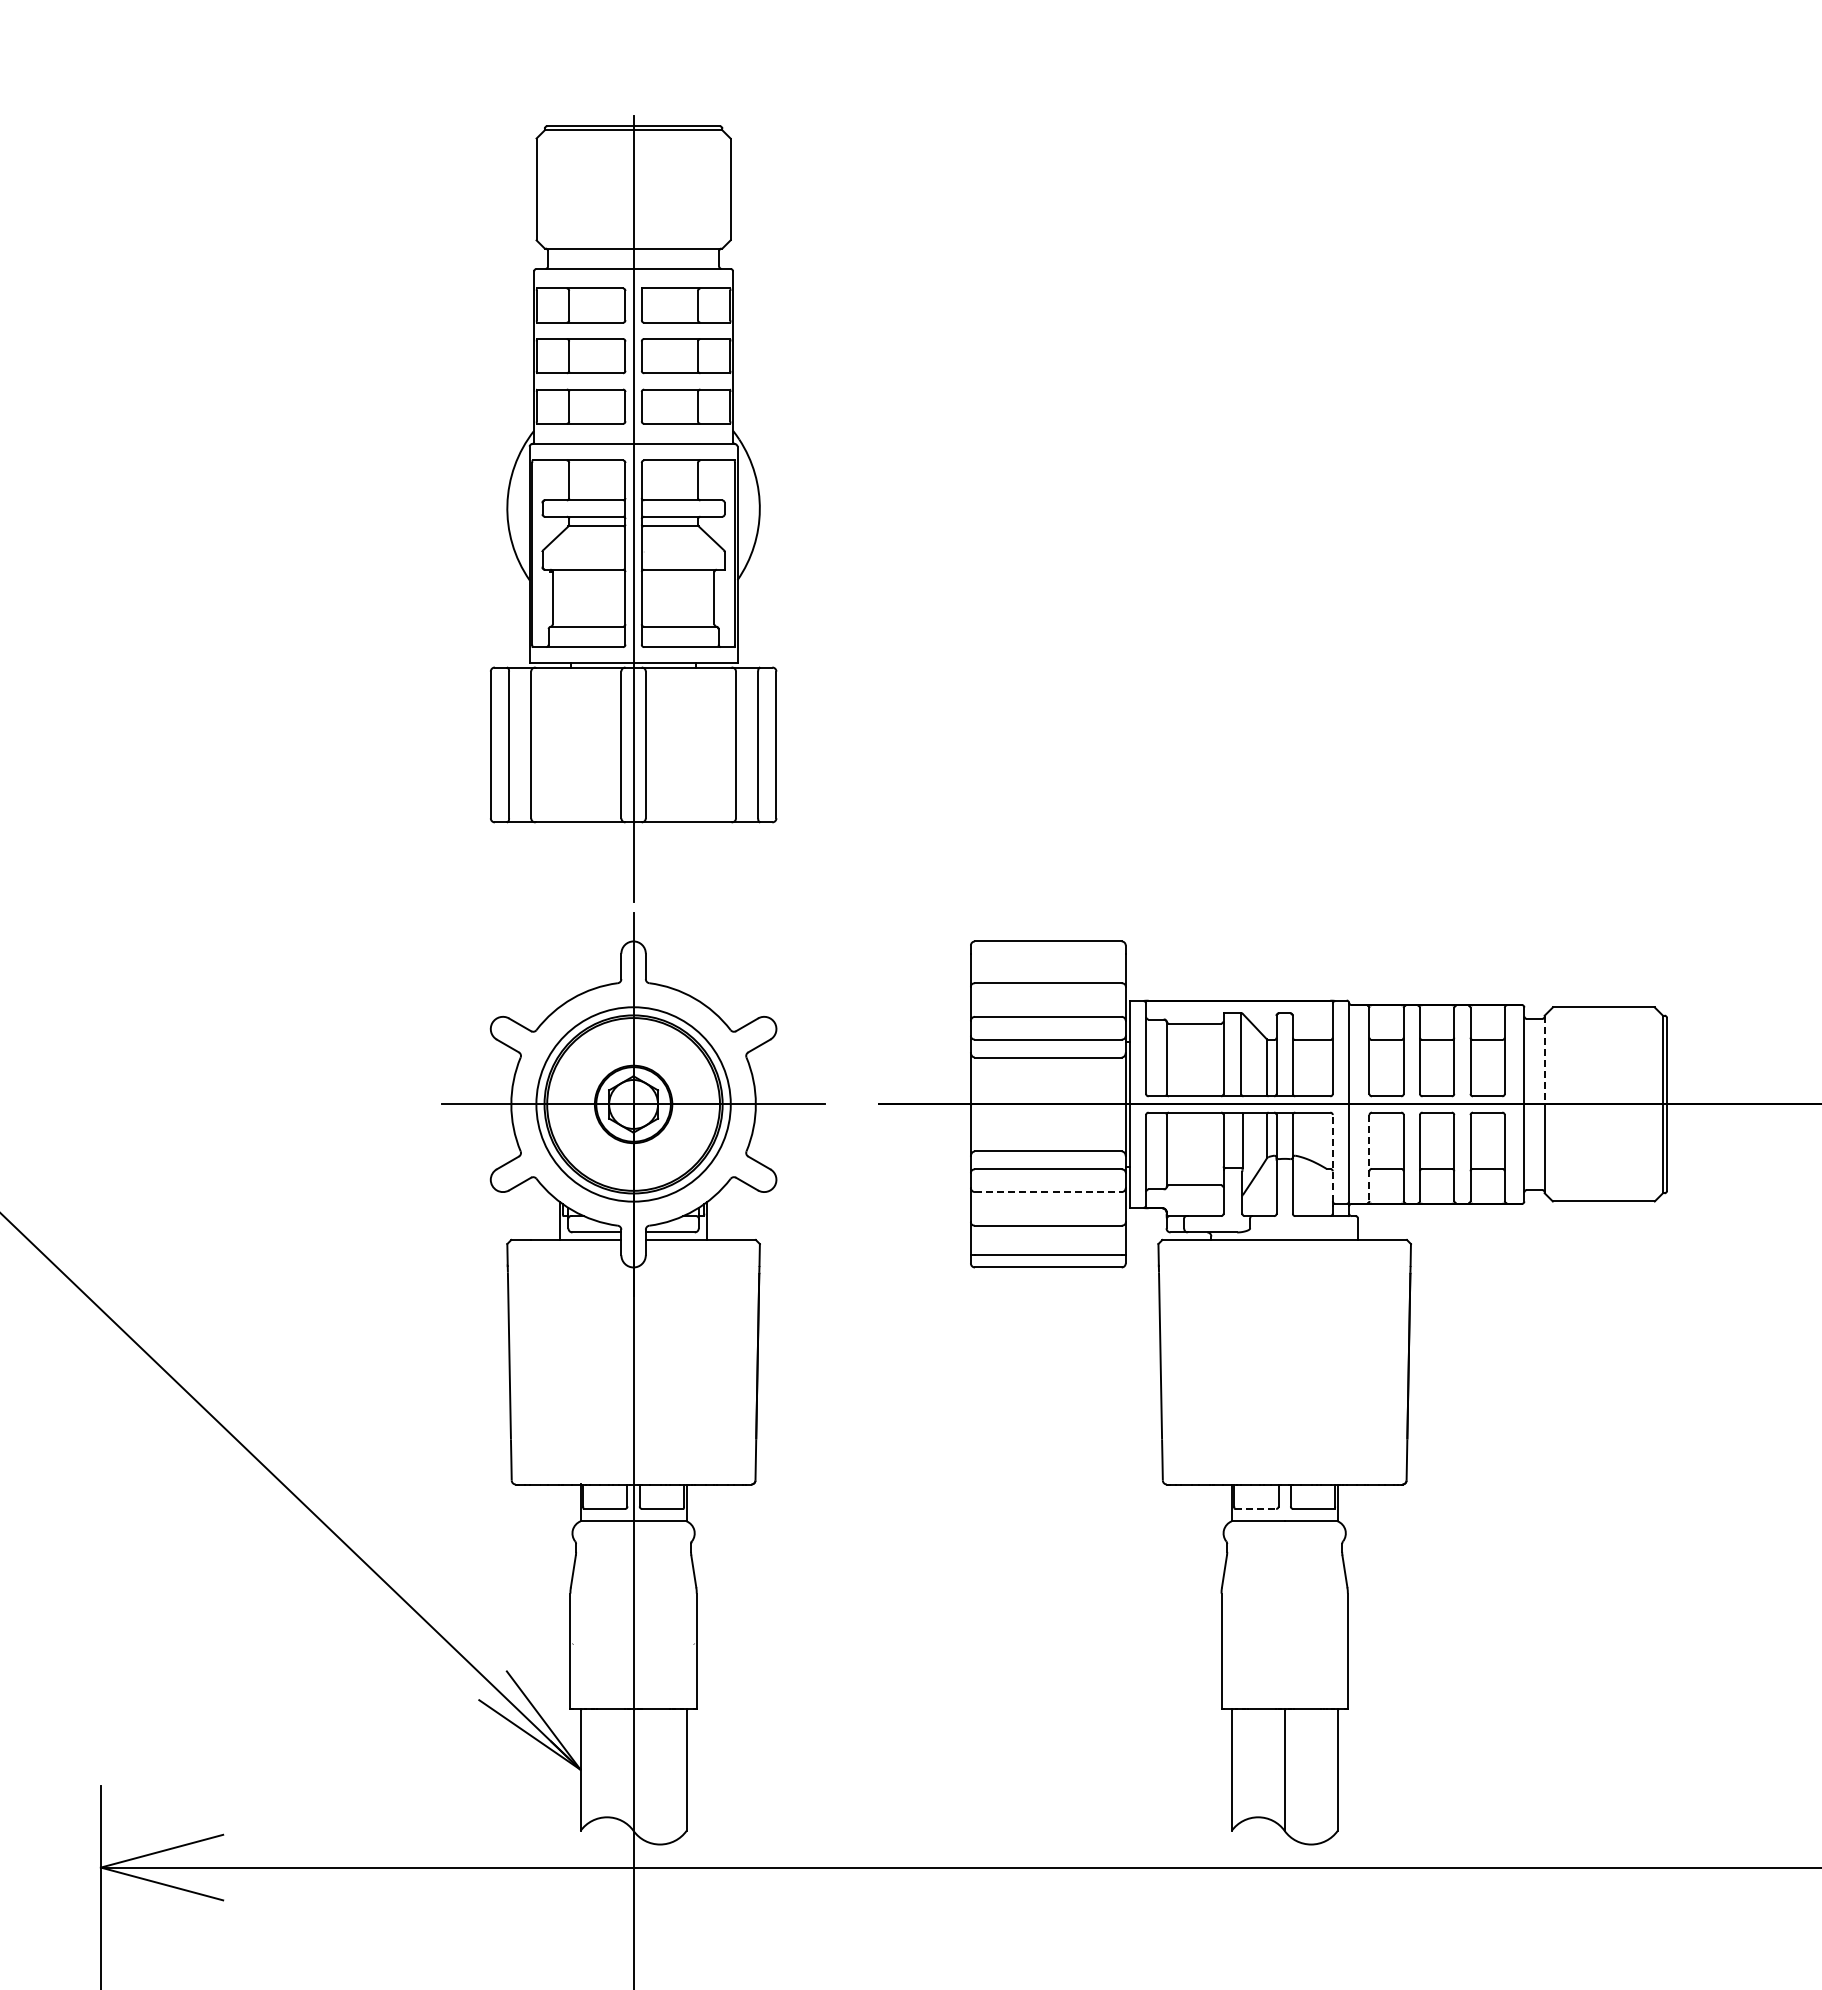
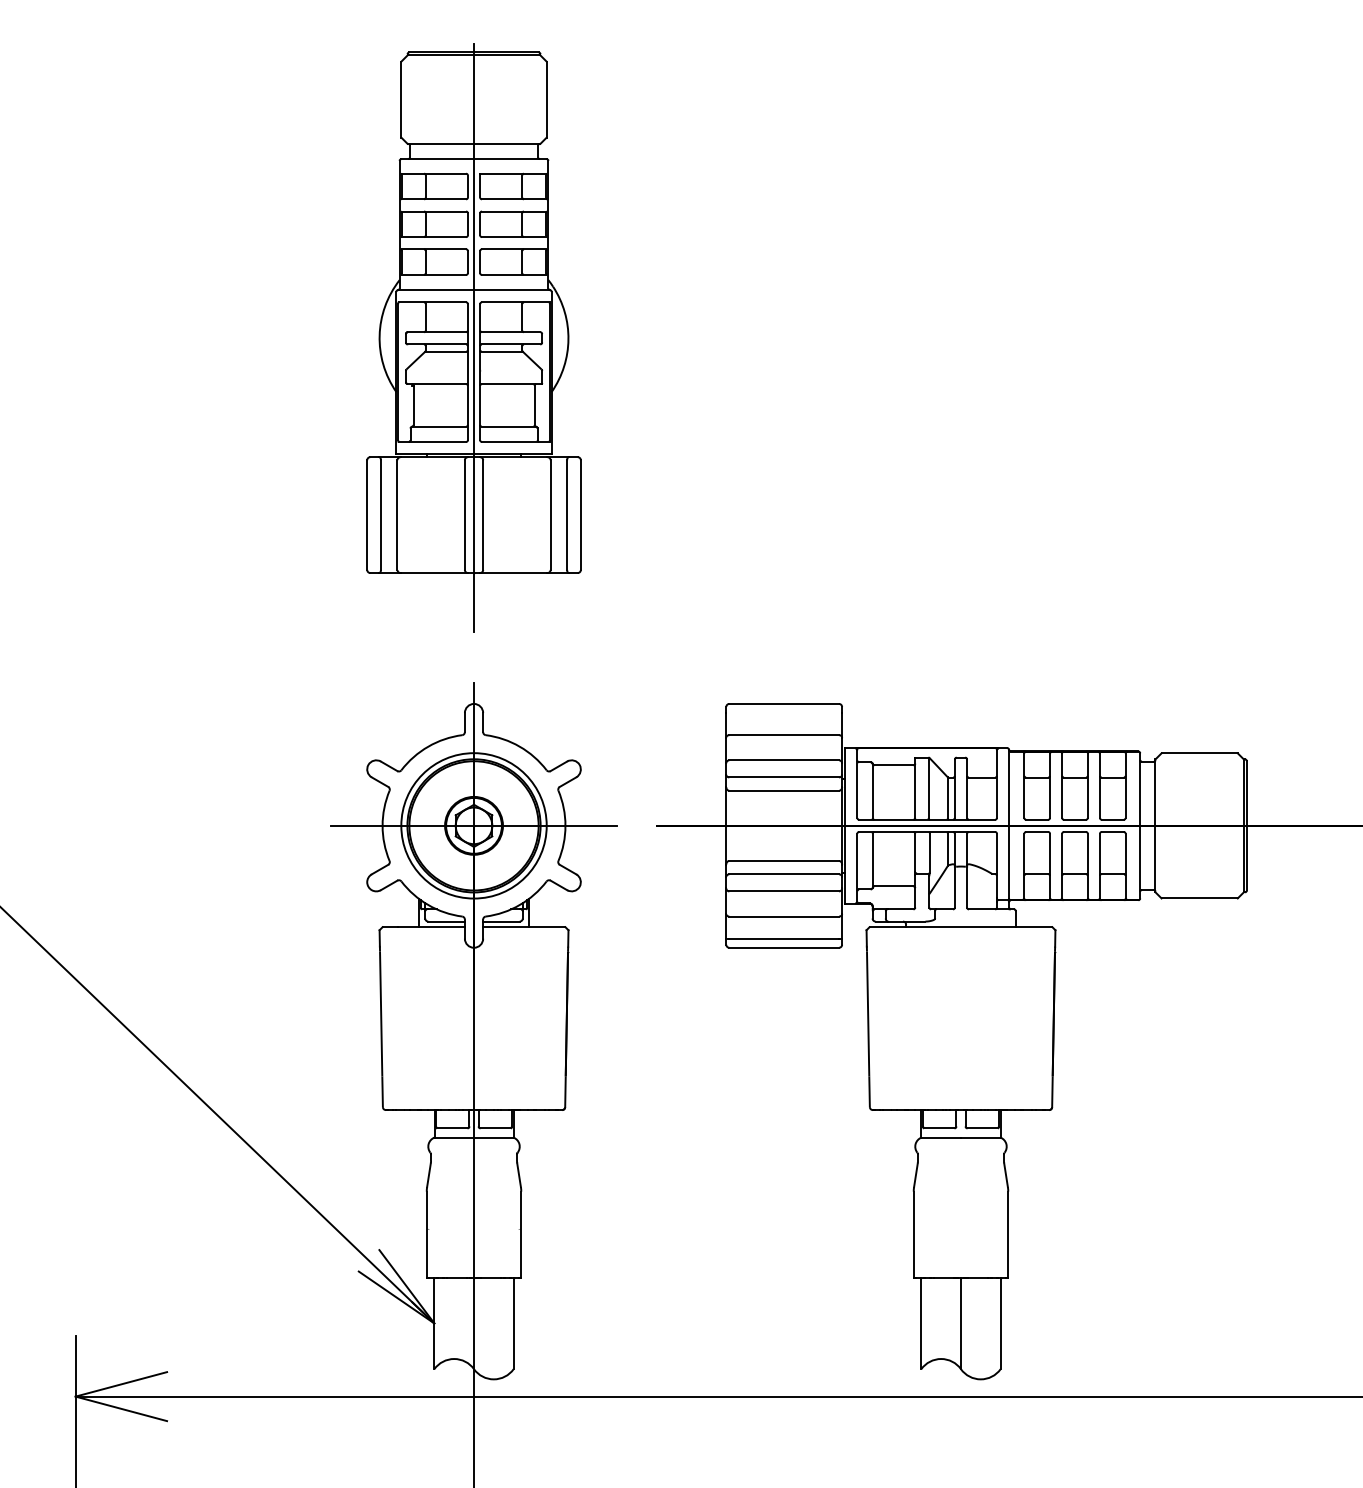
part: (633, 508) -> (473, 338), moved
line: (1544, 1060) -> (1155, 792), dashed -> solid
line: (1332, 1157) -> (996, 865), dashed -> solid
line: (1369, 1157) -> (1024, 865), dashed -> solid
line: (1048, 1192) -> (784, 891), dashed -> solid
line: (1255, 1508) -> (939, 1128), dashed -> solid

